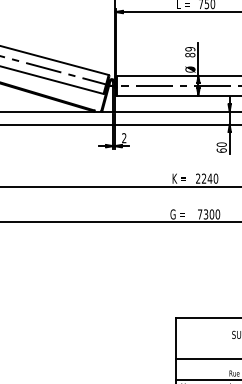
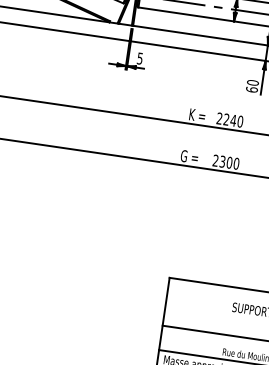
text: (124, 138) -> (140, 59), 2 -> 5
text: (200, 214) -> (216, 160), 7300 -> 2300

